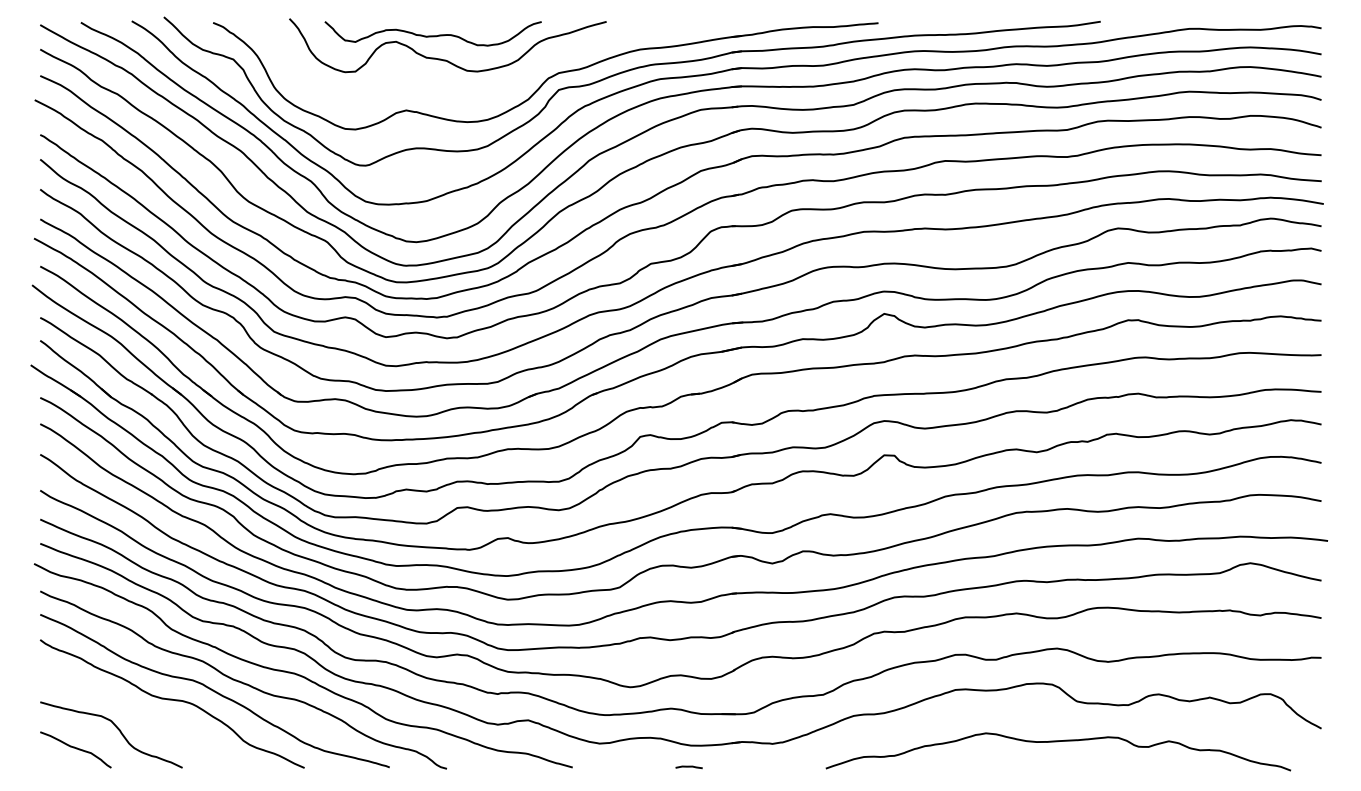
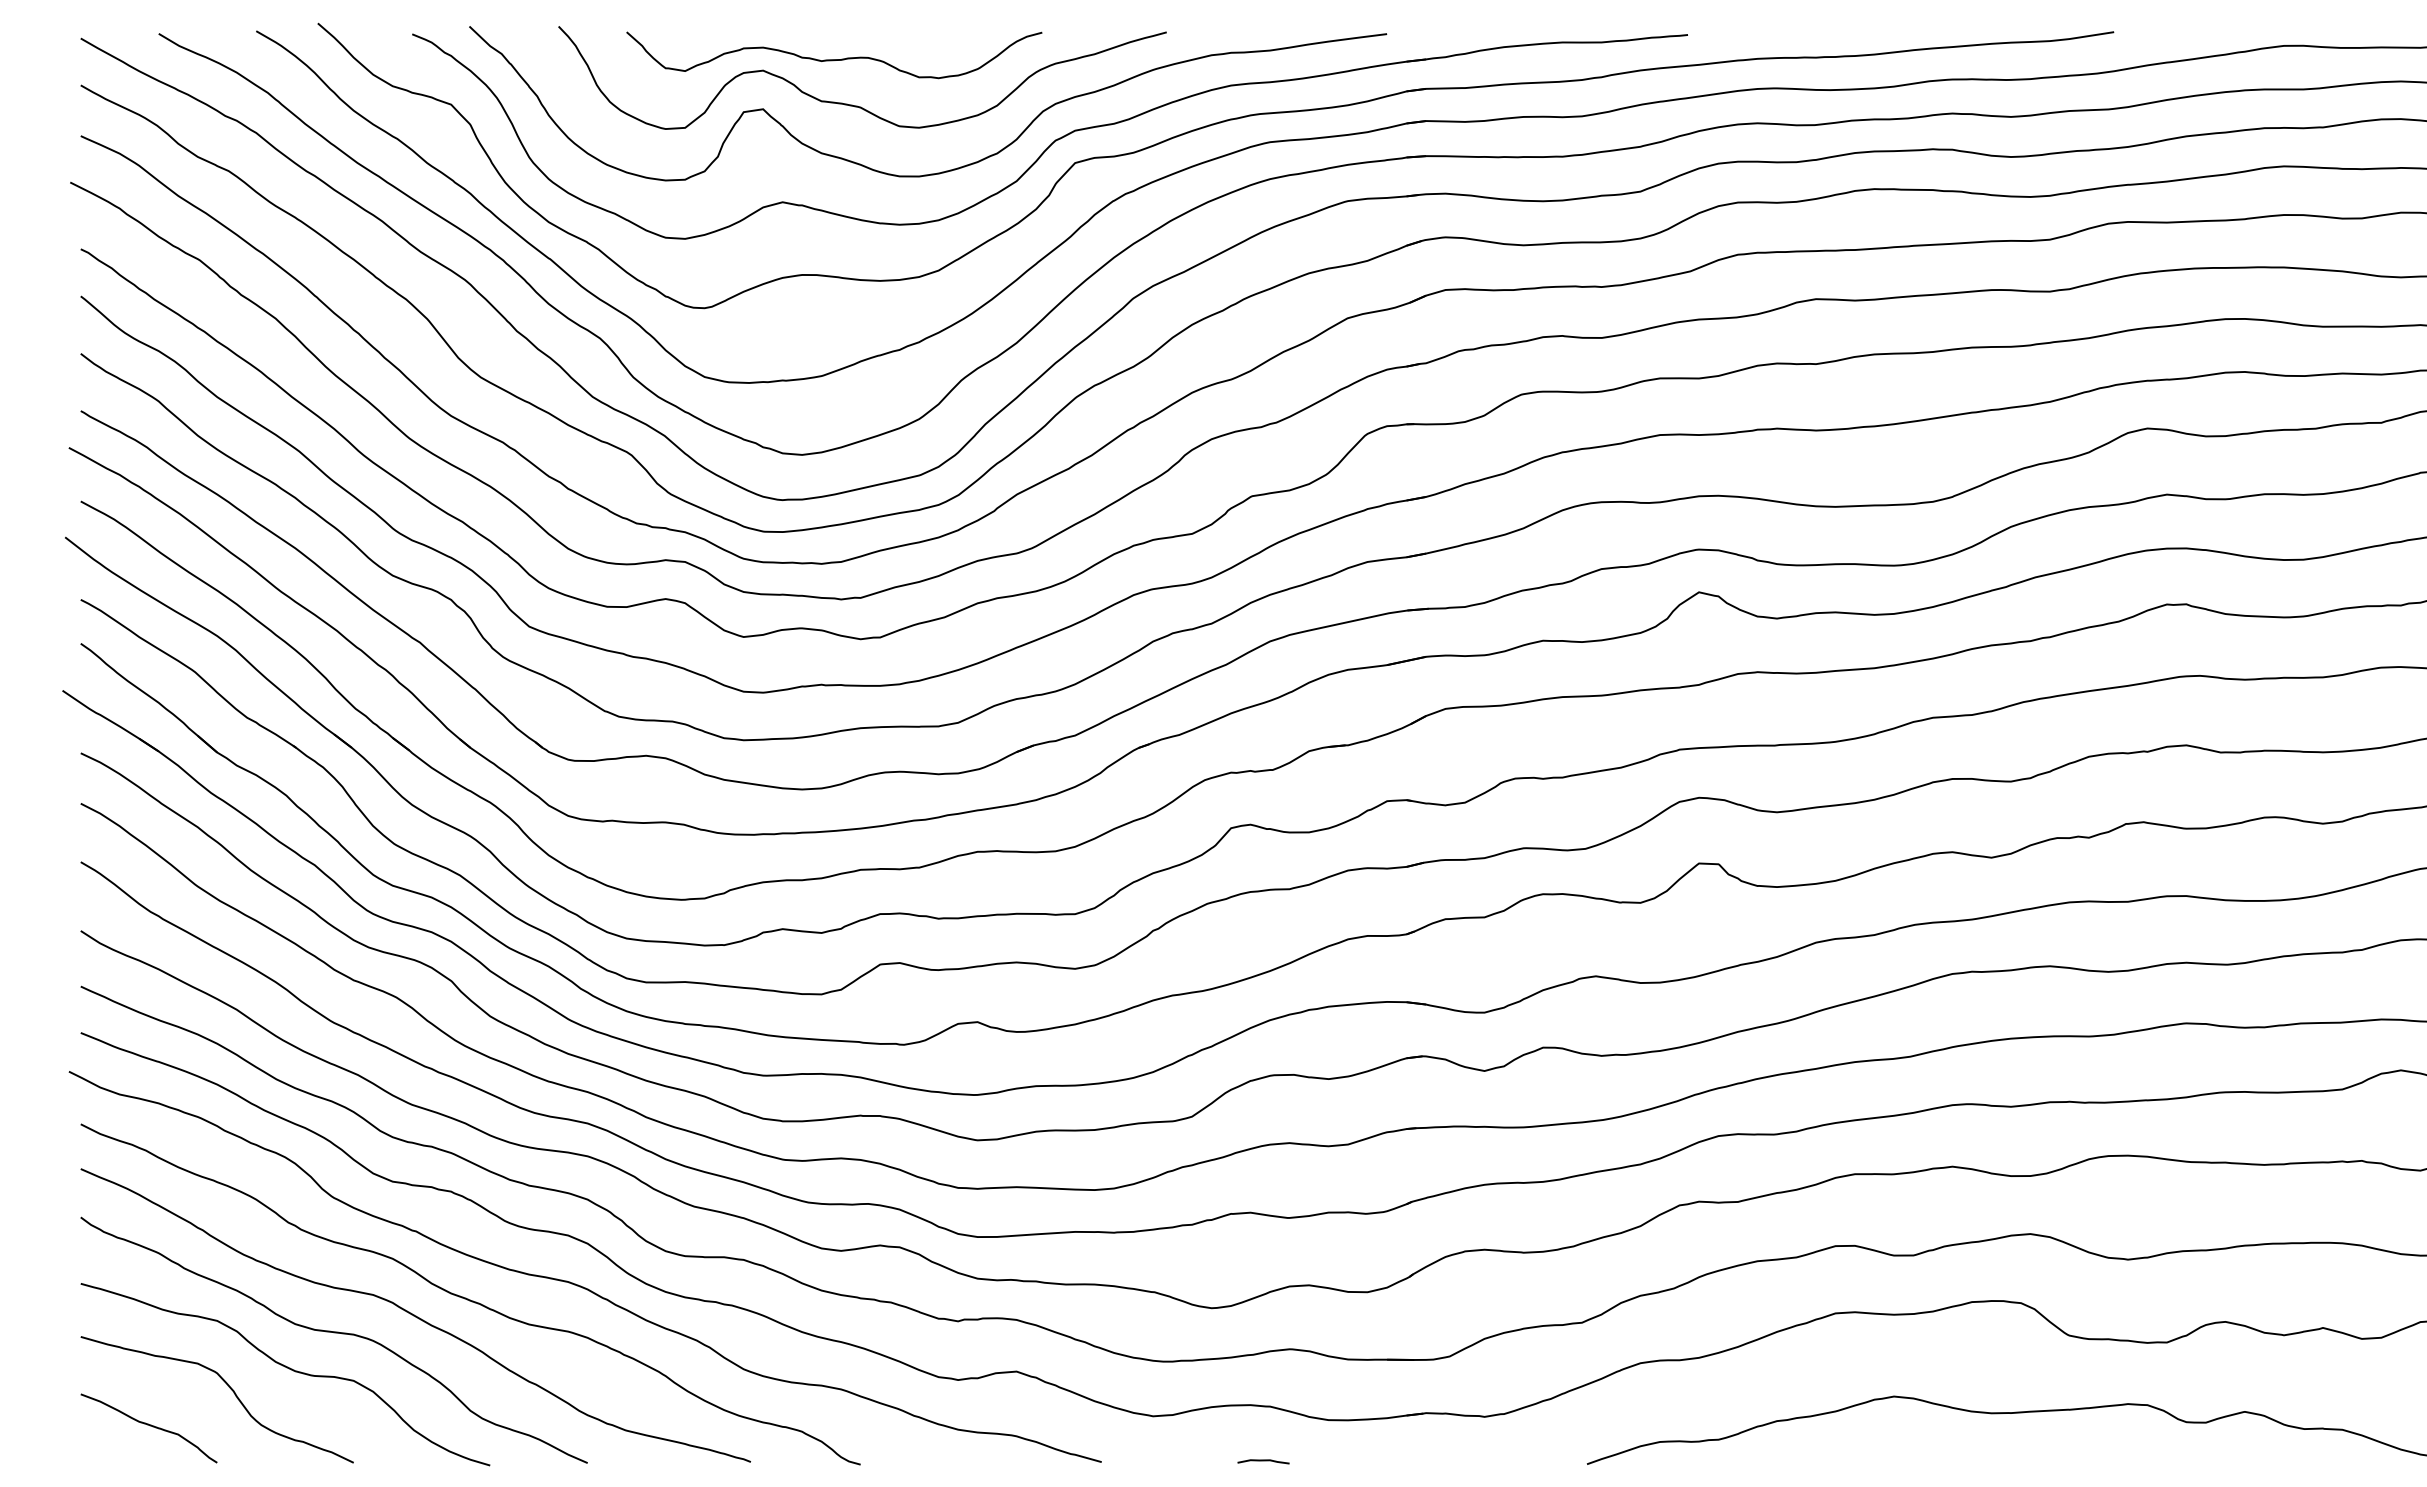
curve: (490, 93) -> (944, 169), added
curve: (148, 719) -> (288, 1370), added
curve: (688, 767) -> (1262, 1462), moved

